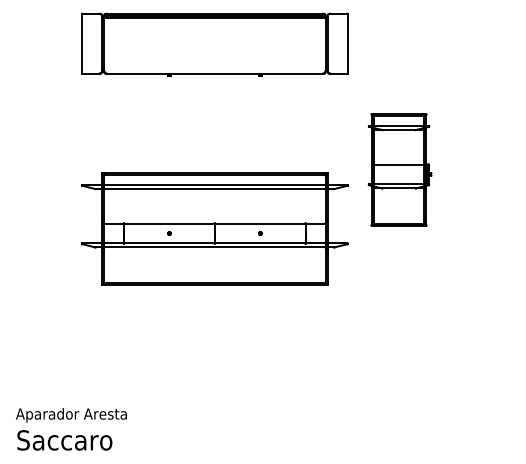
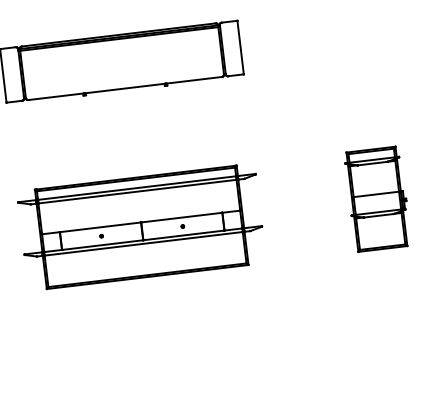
part: (399, 169) -> (377, 198), moved

